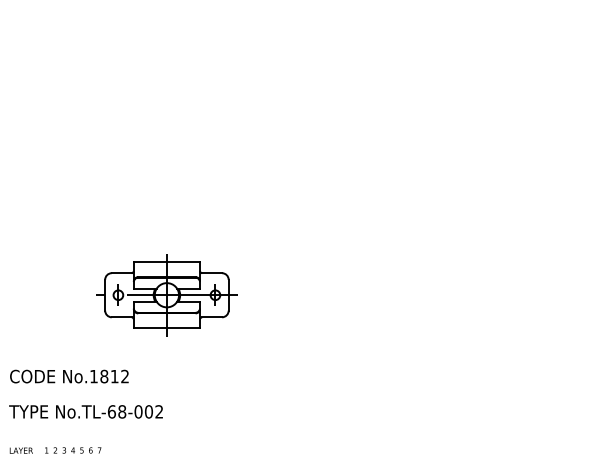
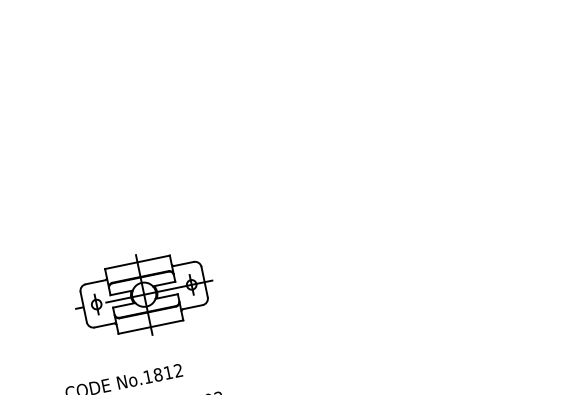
part: (166, 295) -> (143, 295), moved

